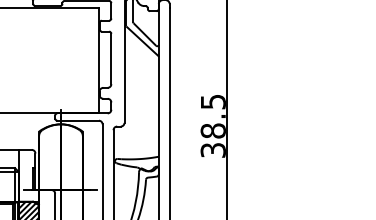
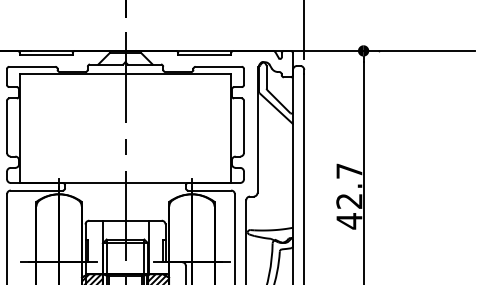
text: (213, 126) -> (349, 196), 38.5 -> 42.7

